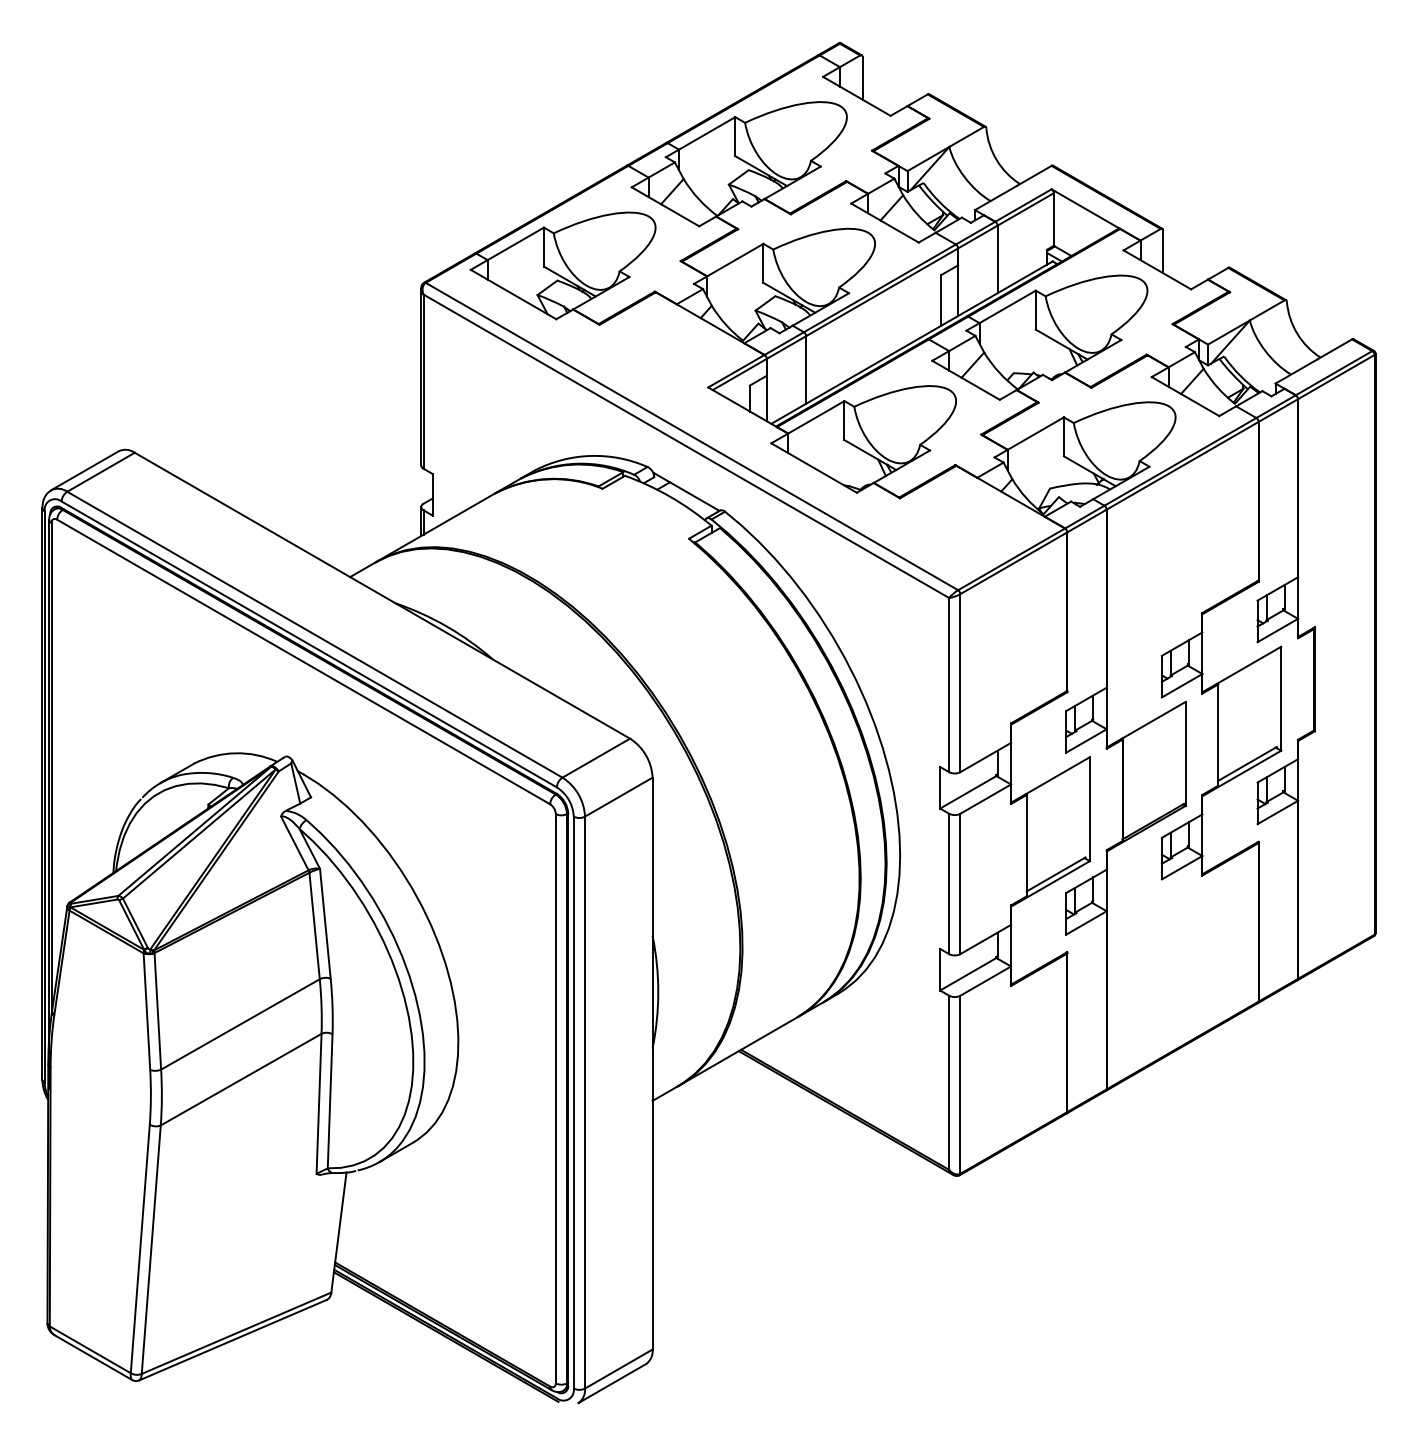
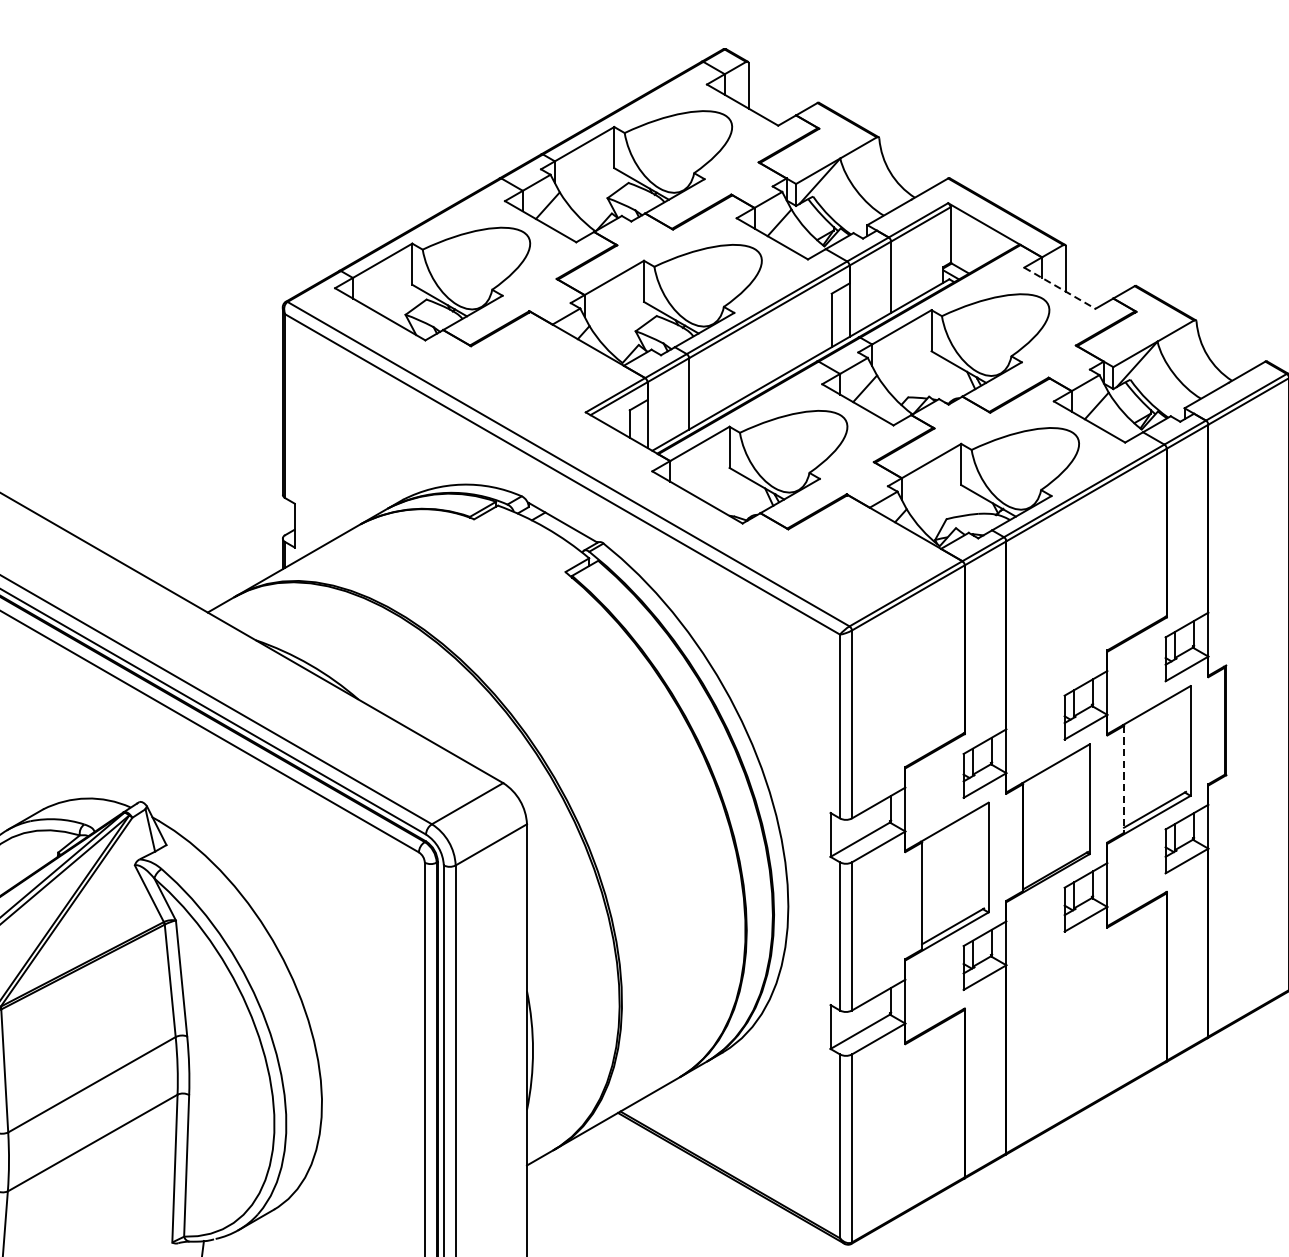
line: (1157, 269) -> (1059, 287), solid -> dashed
line: (1218, 735) -> (1124, 779), solid -> dashed

